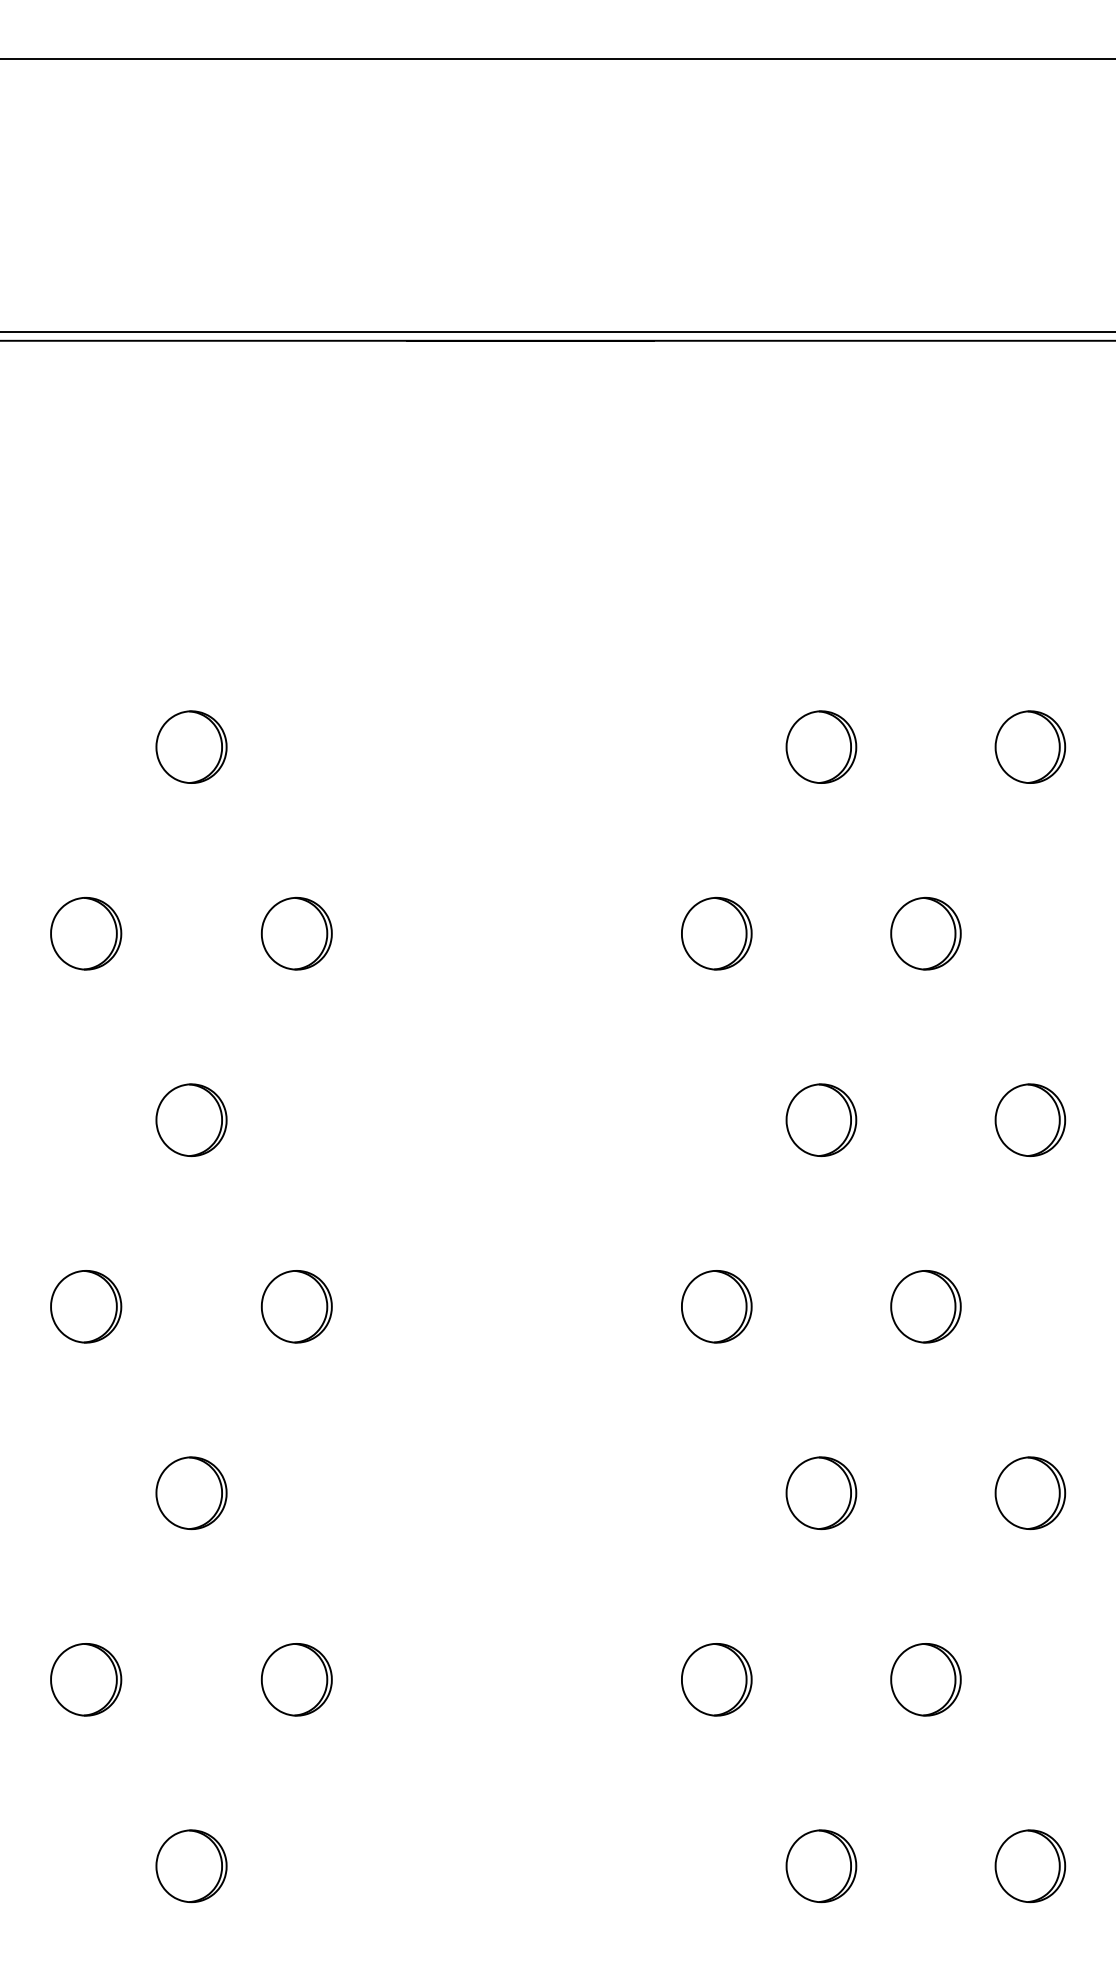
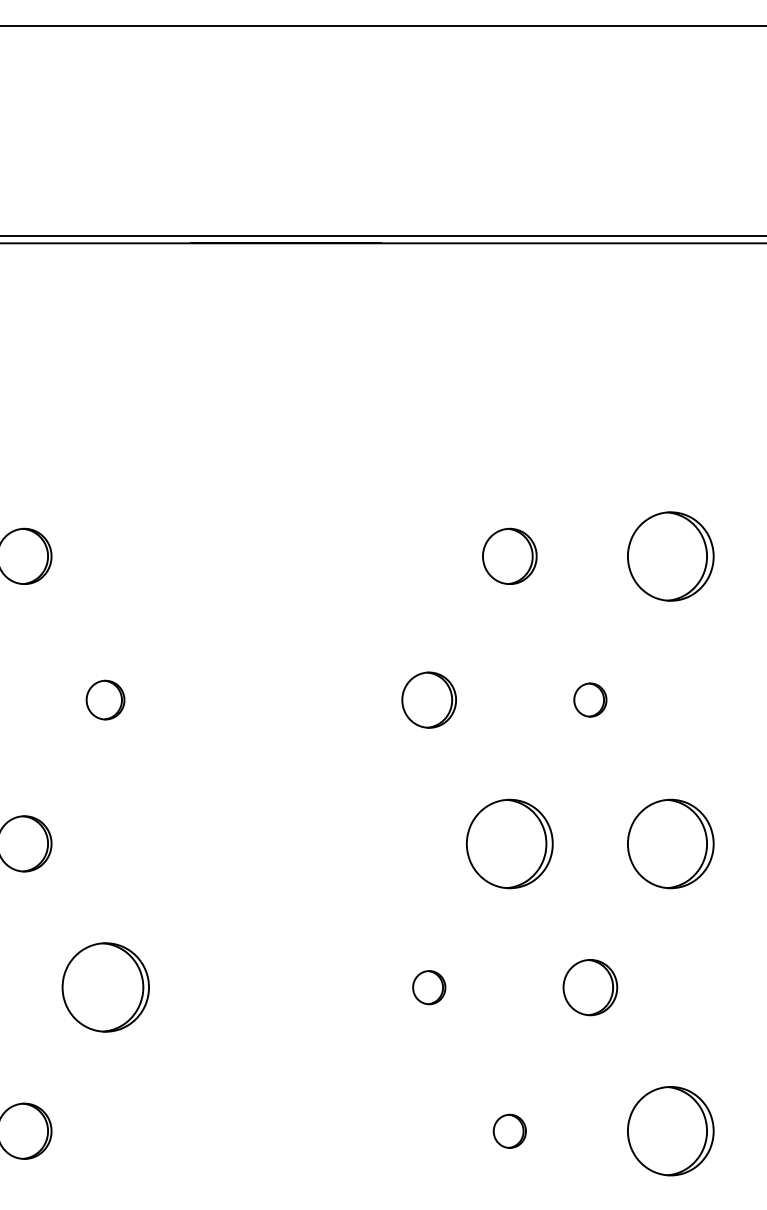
part: (1030, 746) -> (670, 555), size x1.6
part: (296, 933) -> (105, 700), size x0.7
part: (925, 933) -> (590, 700), size x0.6
part: (821, 1119) -> (509, 843), size x1.6
part: (1030, 1119) -> (670, 843), size x1.6
part: (296, 1306) -> (105, 987), size x1.6
part: (716, 1306) -> (428, 987), size x0.6
part: (821, 1493) -> (509, 1131), size x0.6
part: (1030, 1493) -> (670, 1131), size x1.6

